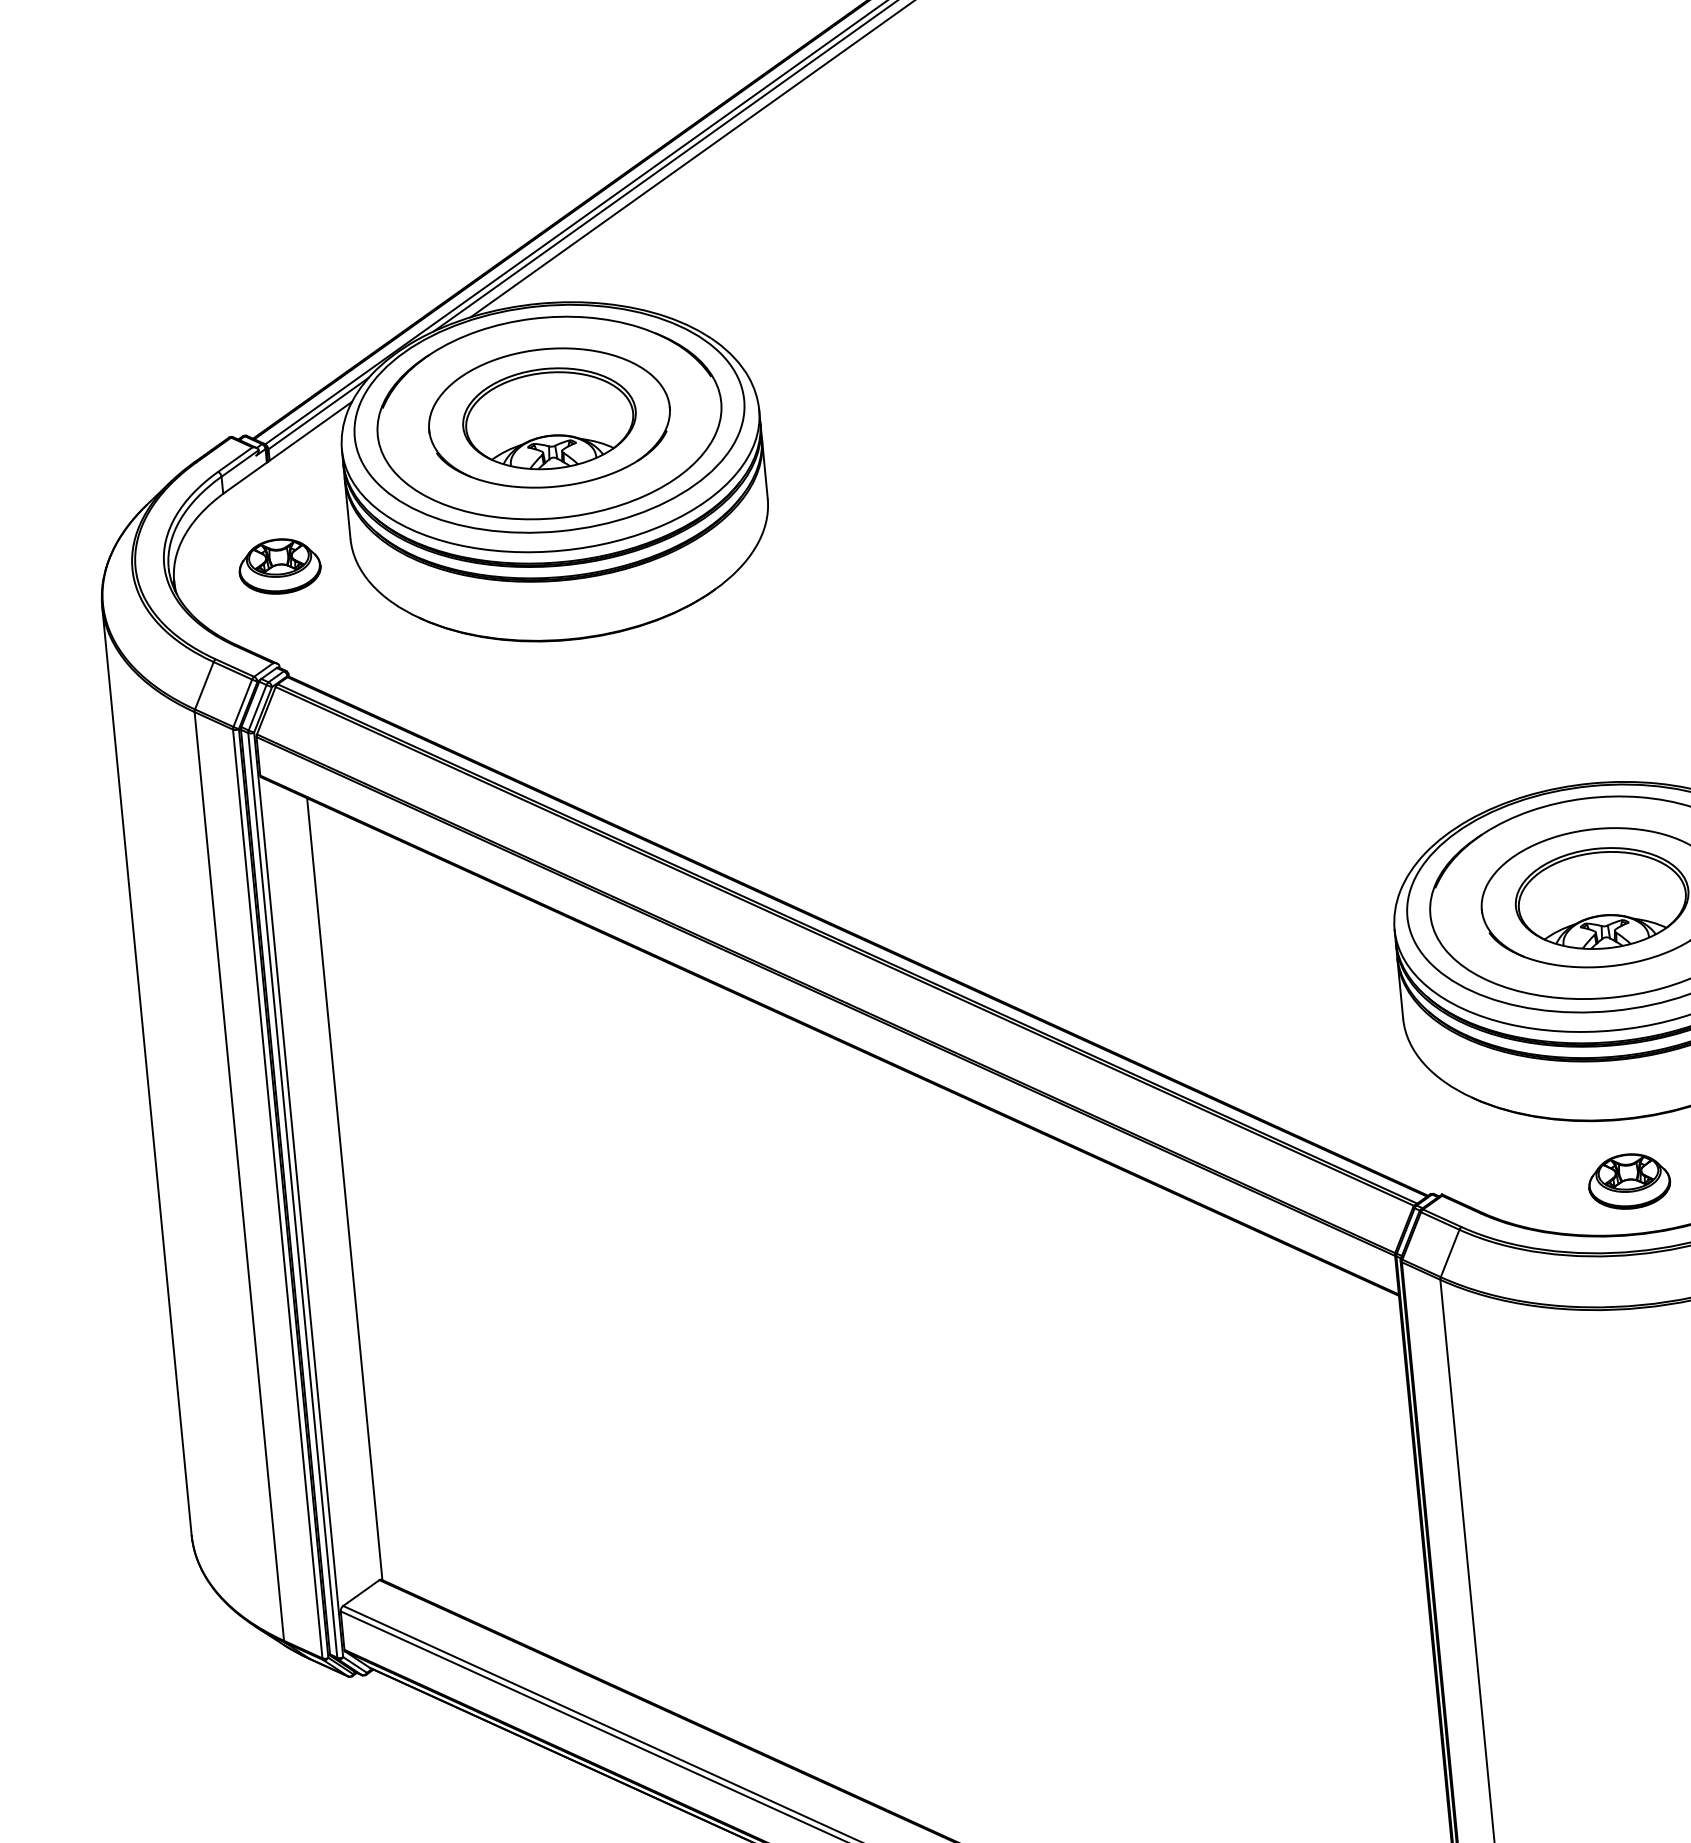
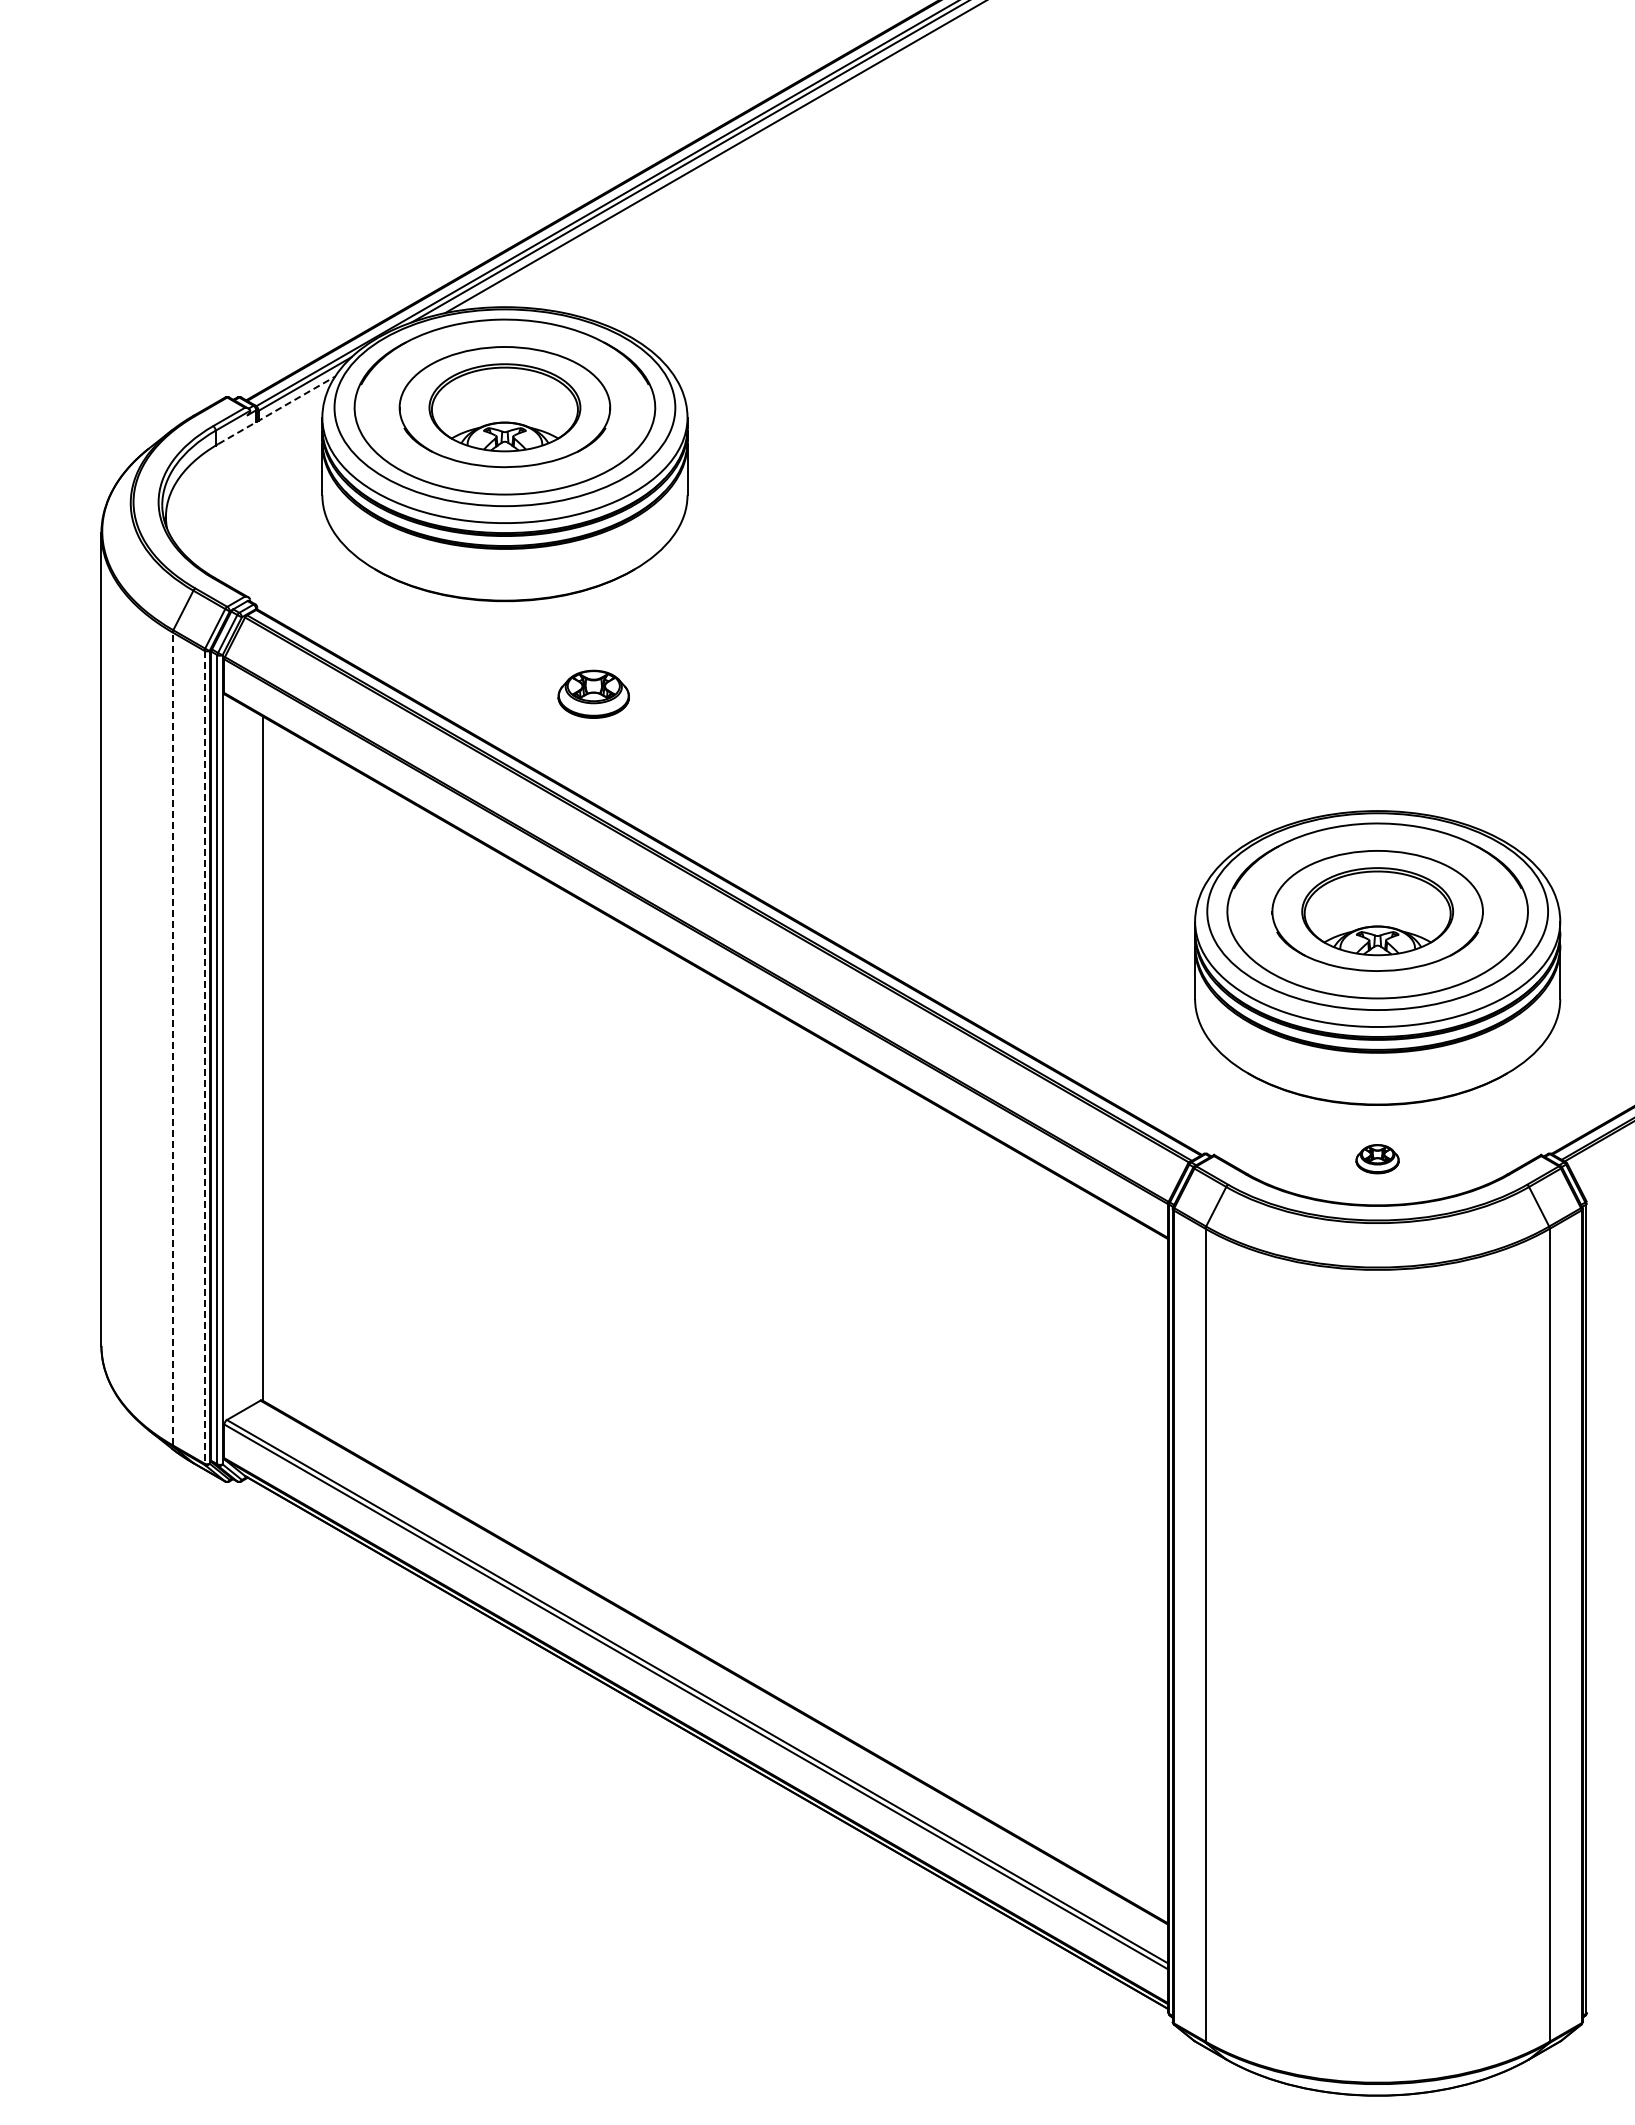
line: (289, 446) -> (277, 410), solid -> dashed
part: (279, 565) -> (593, 693), moved
line: (239, 1176) -> (172, 1038), solid -> dashed
part: (1629, 1180) -> (1377, 1158), size x0.6
line: (277, 1194) -> (204, 1057), solid -> dashed

